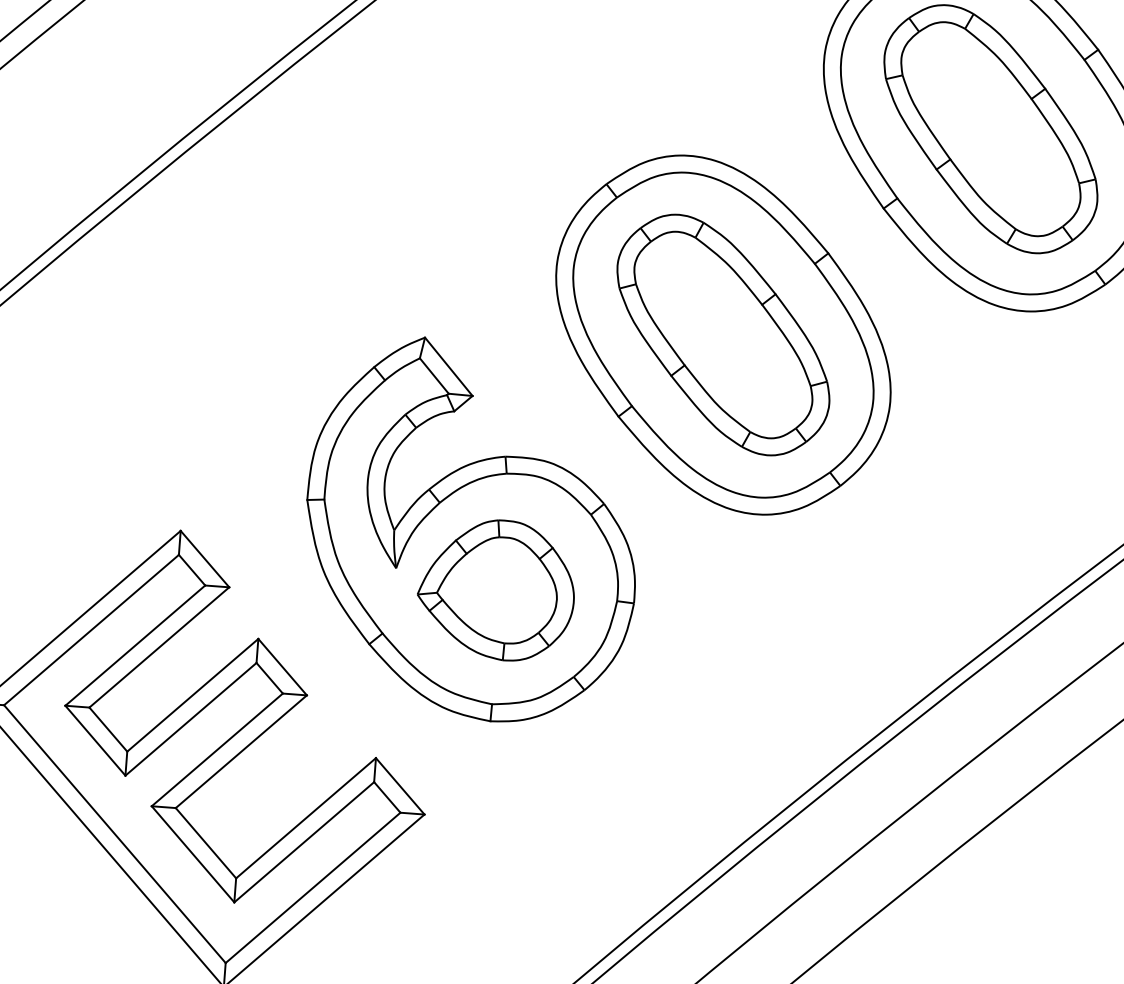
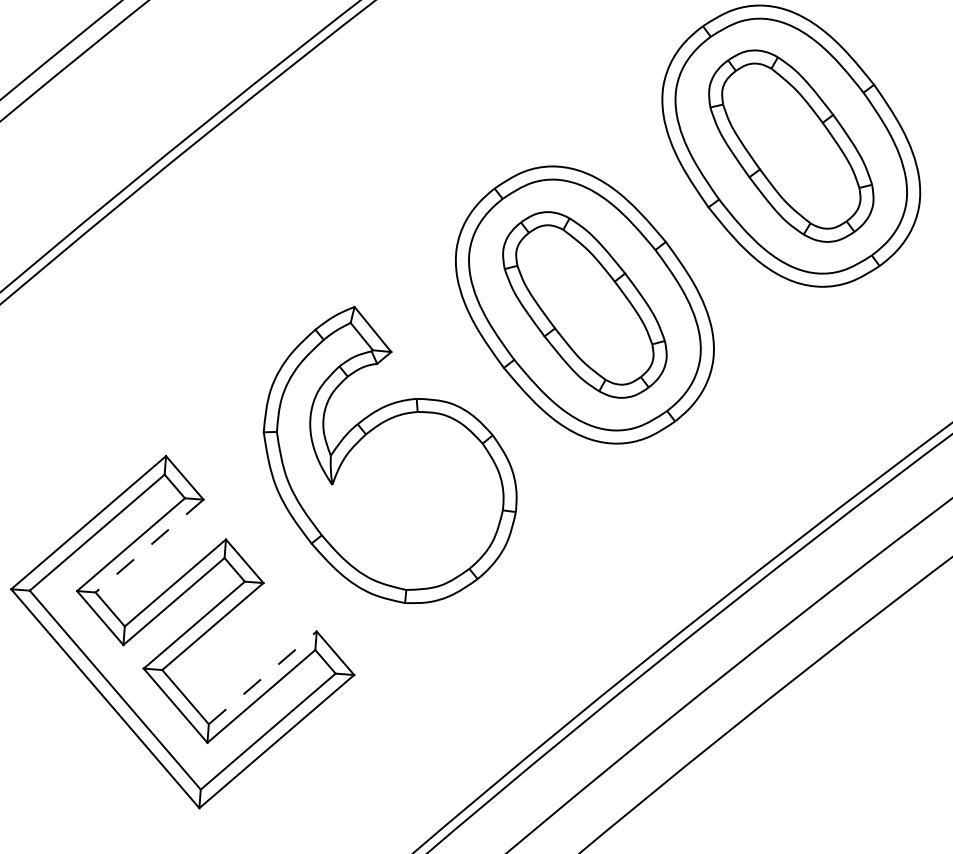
part: (496, 590) -> (409, 502), removed
line: (159, 647) -> (149, 546), solid -> dashed
line: (306, 817) -> (263, 677), solid -> dashed

